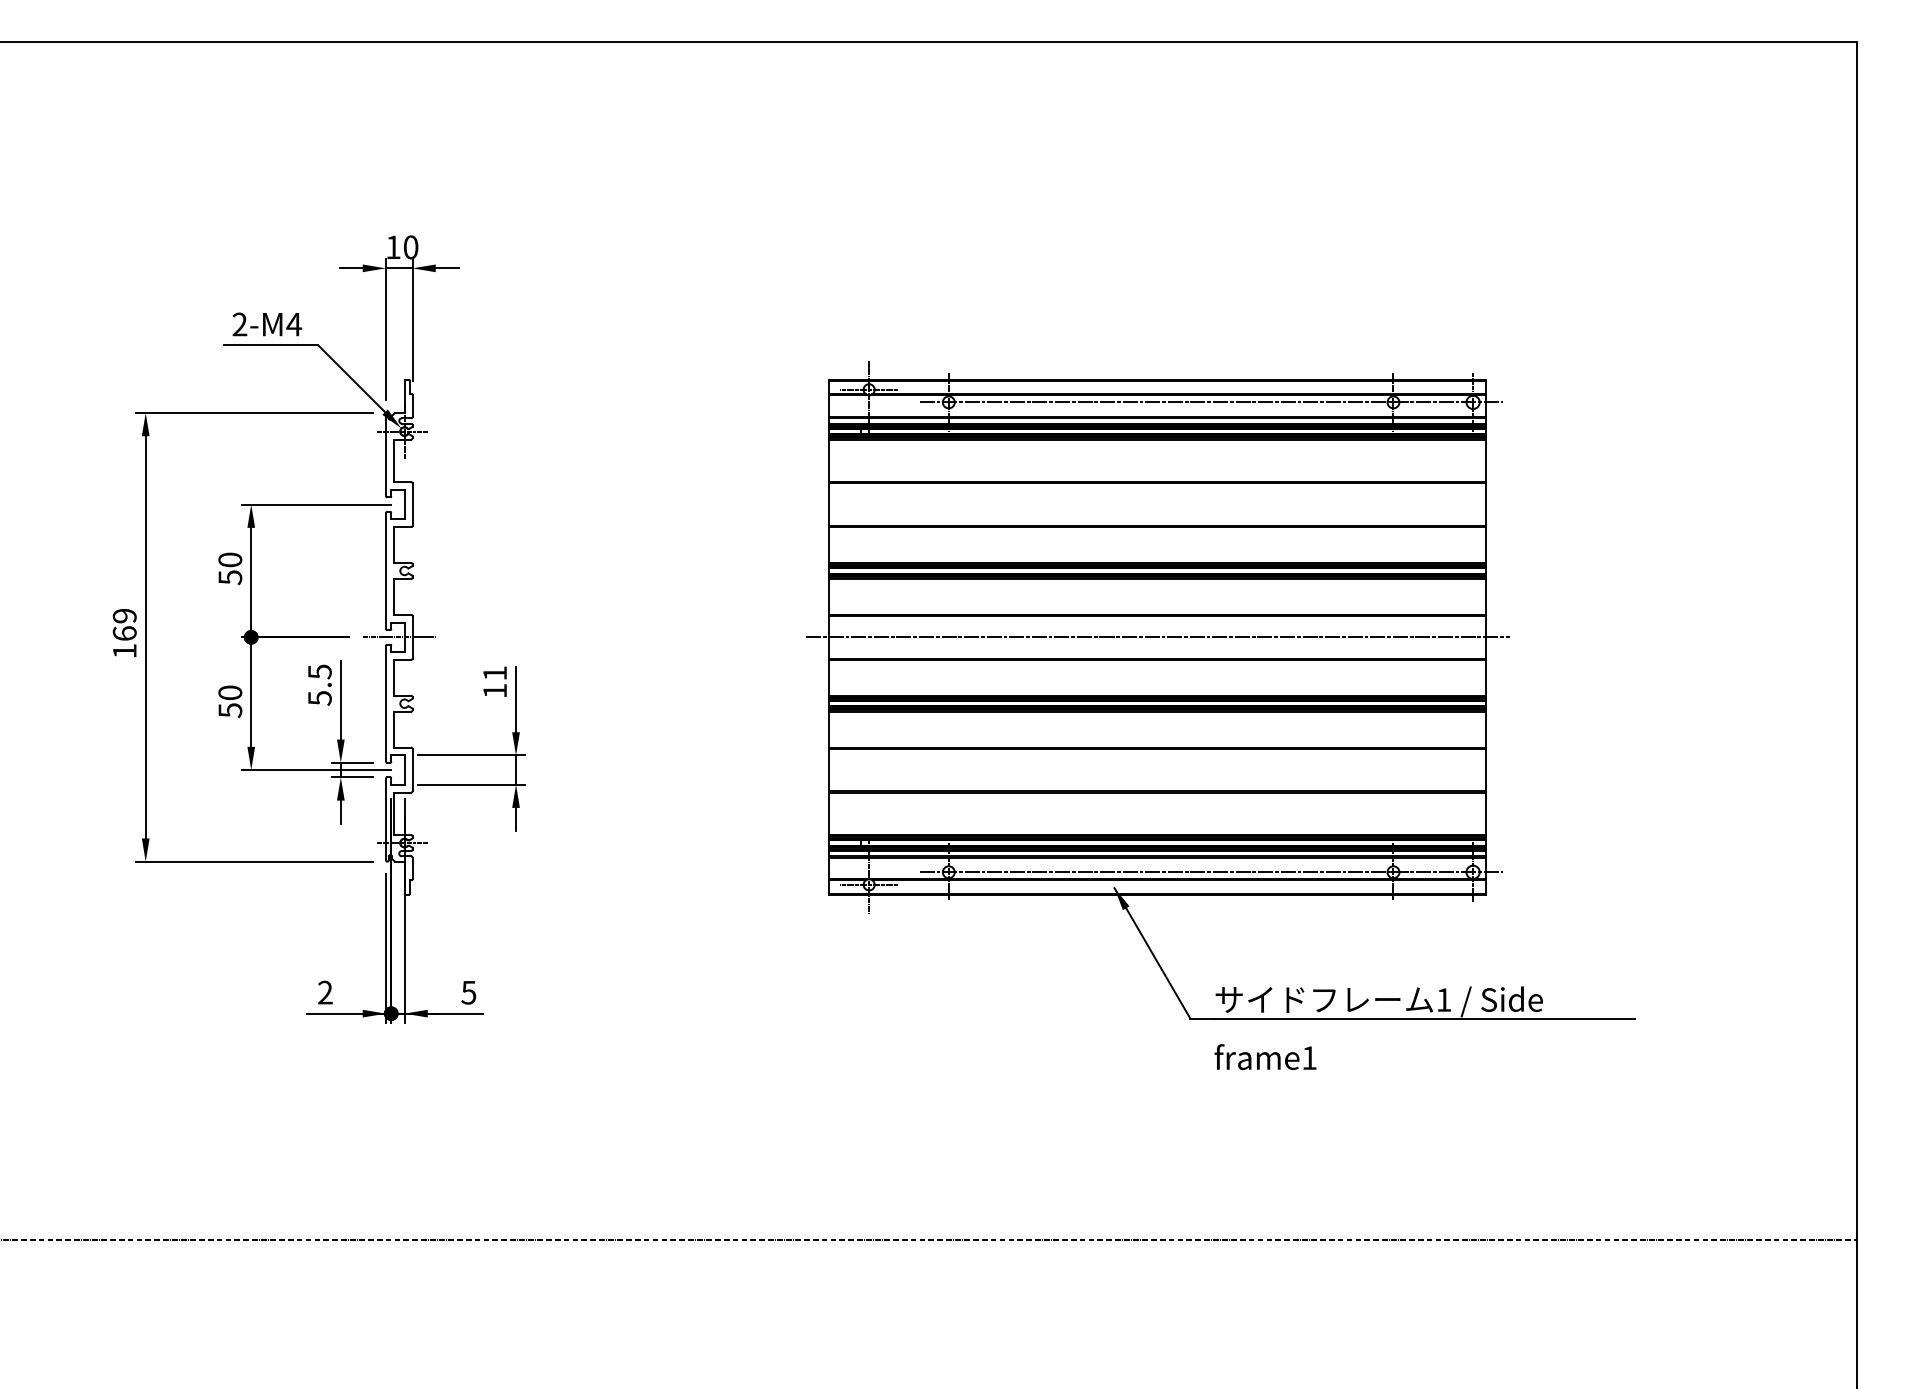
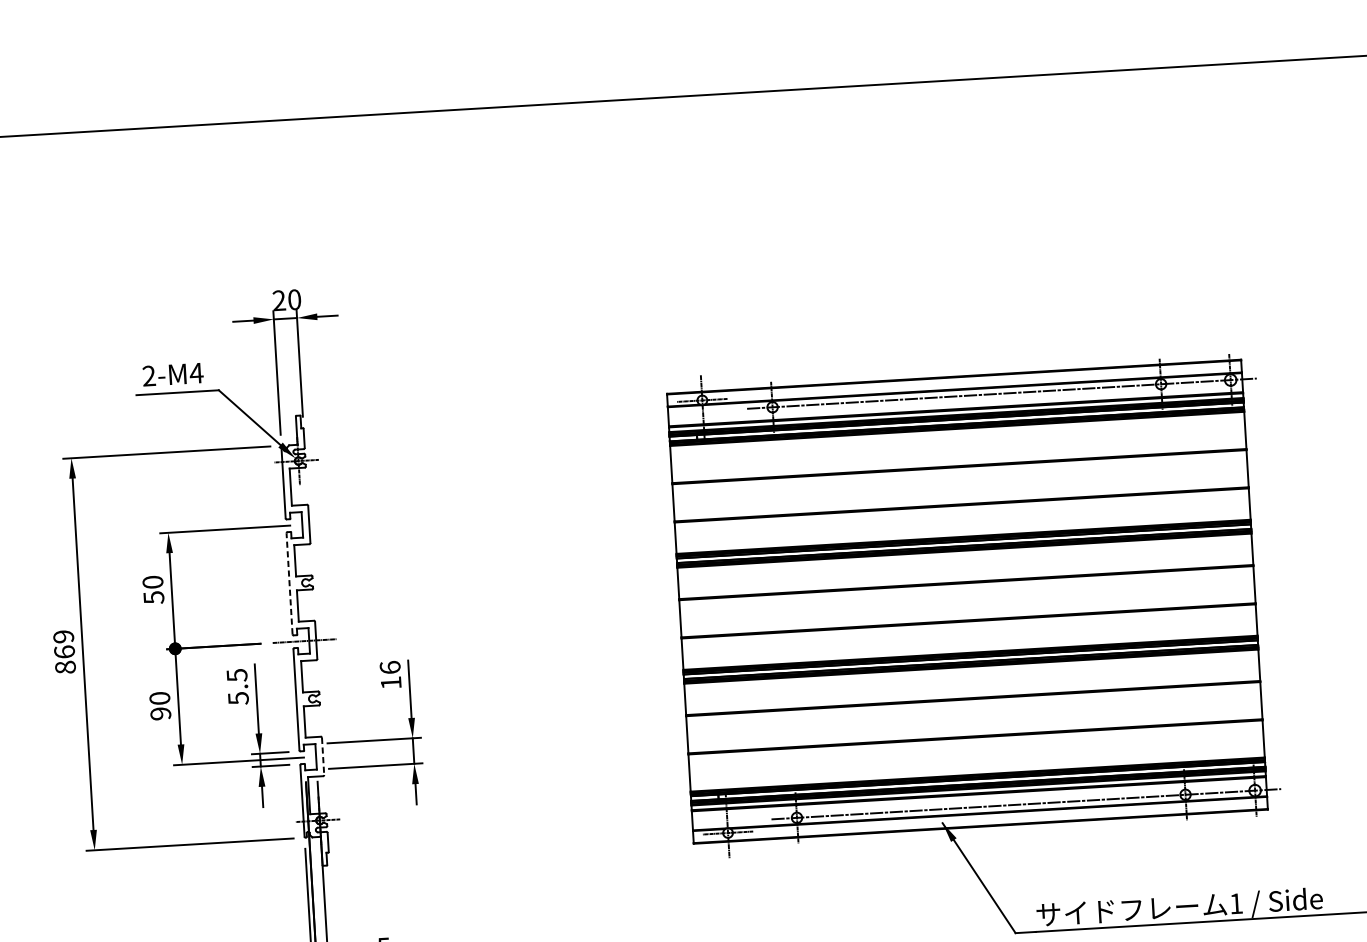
text: (393, 246) -> (279, 299), 10 -> 20
line: (385, 570) -> (289, 583), solid -> dashed
line: (1157, 637) -> (967, 601), removed
text: (124, 650) -> (65, 666), 169 -> 869
text: (495, 673) -> (390, 667), 11 -> 16
text: (230, 710) -> (160, 713), 50 -> 90
line: (412, 770) -> (323, 756), solid -> dashed

